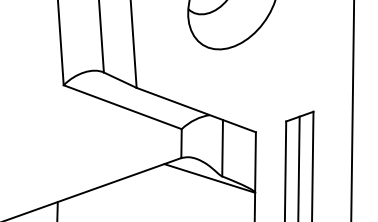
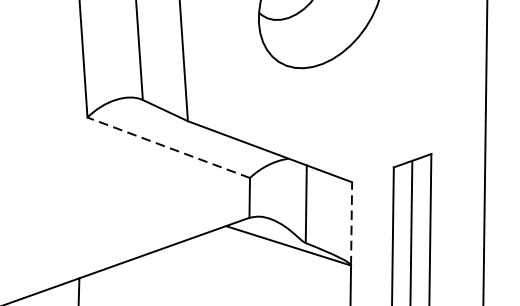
line: (122, 107) -> (168, 148), solid -> dashed
line: (255, 162) -> (351, 223), solid -> dashed

